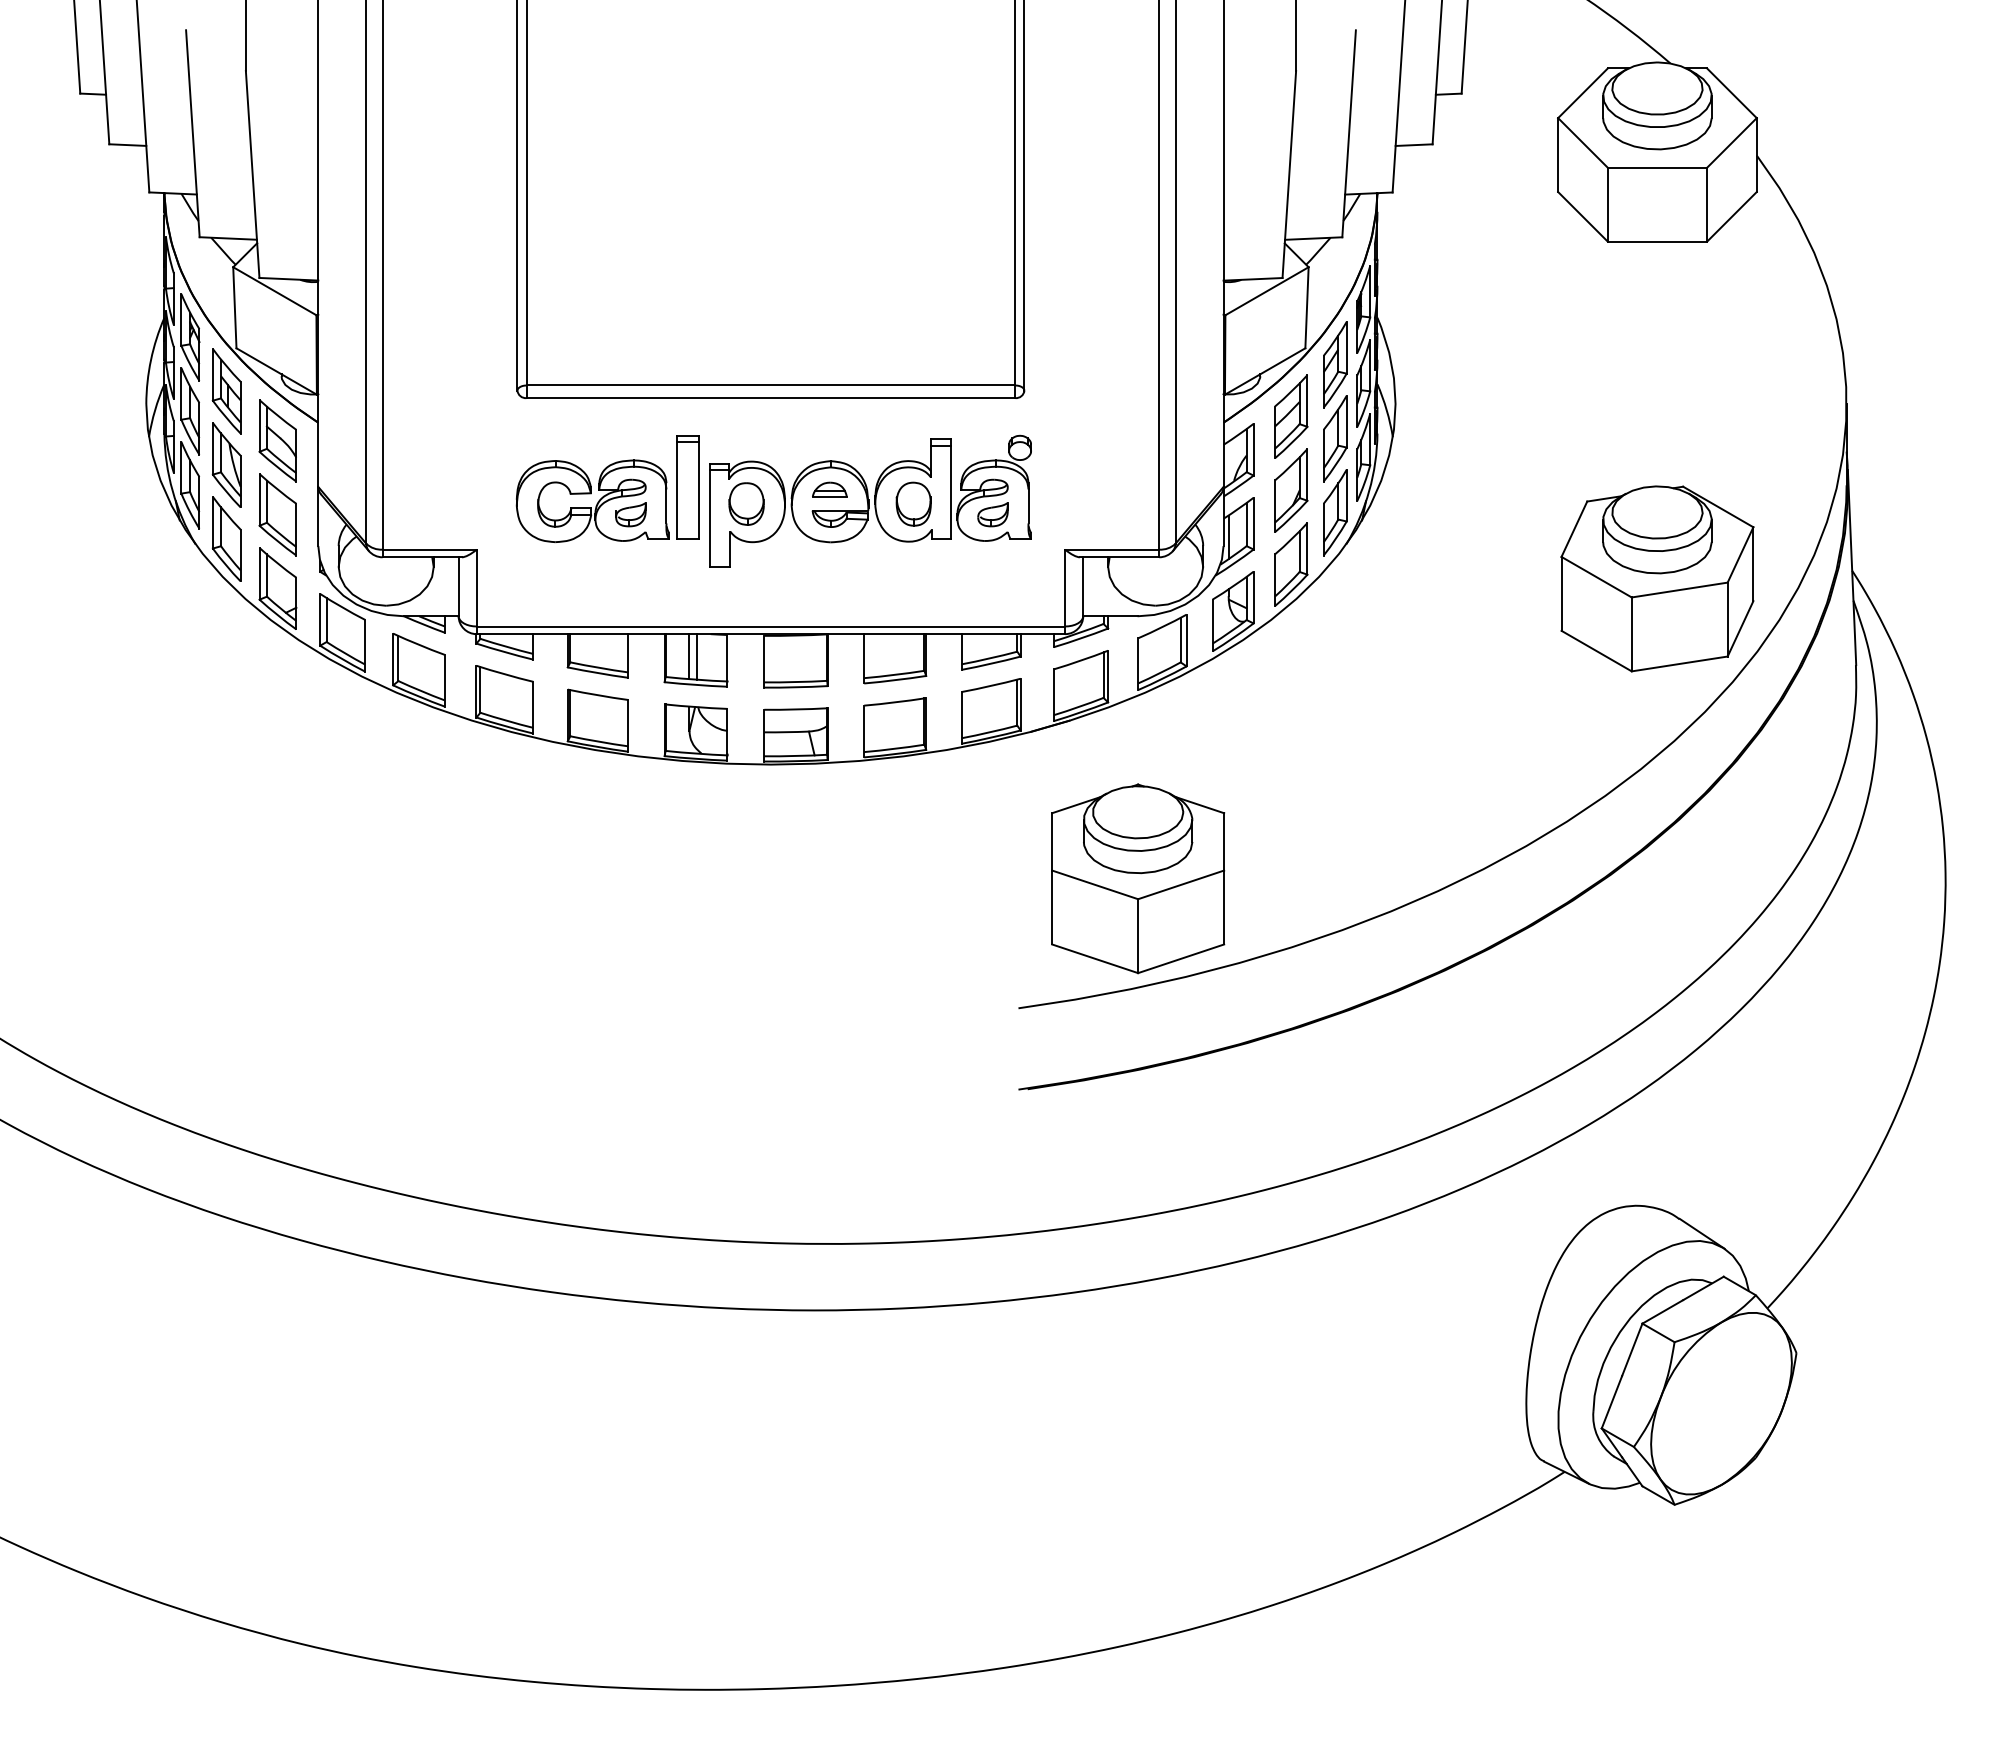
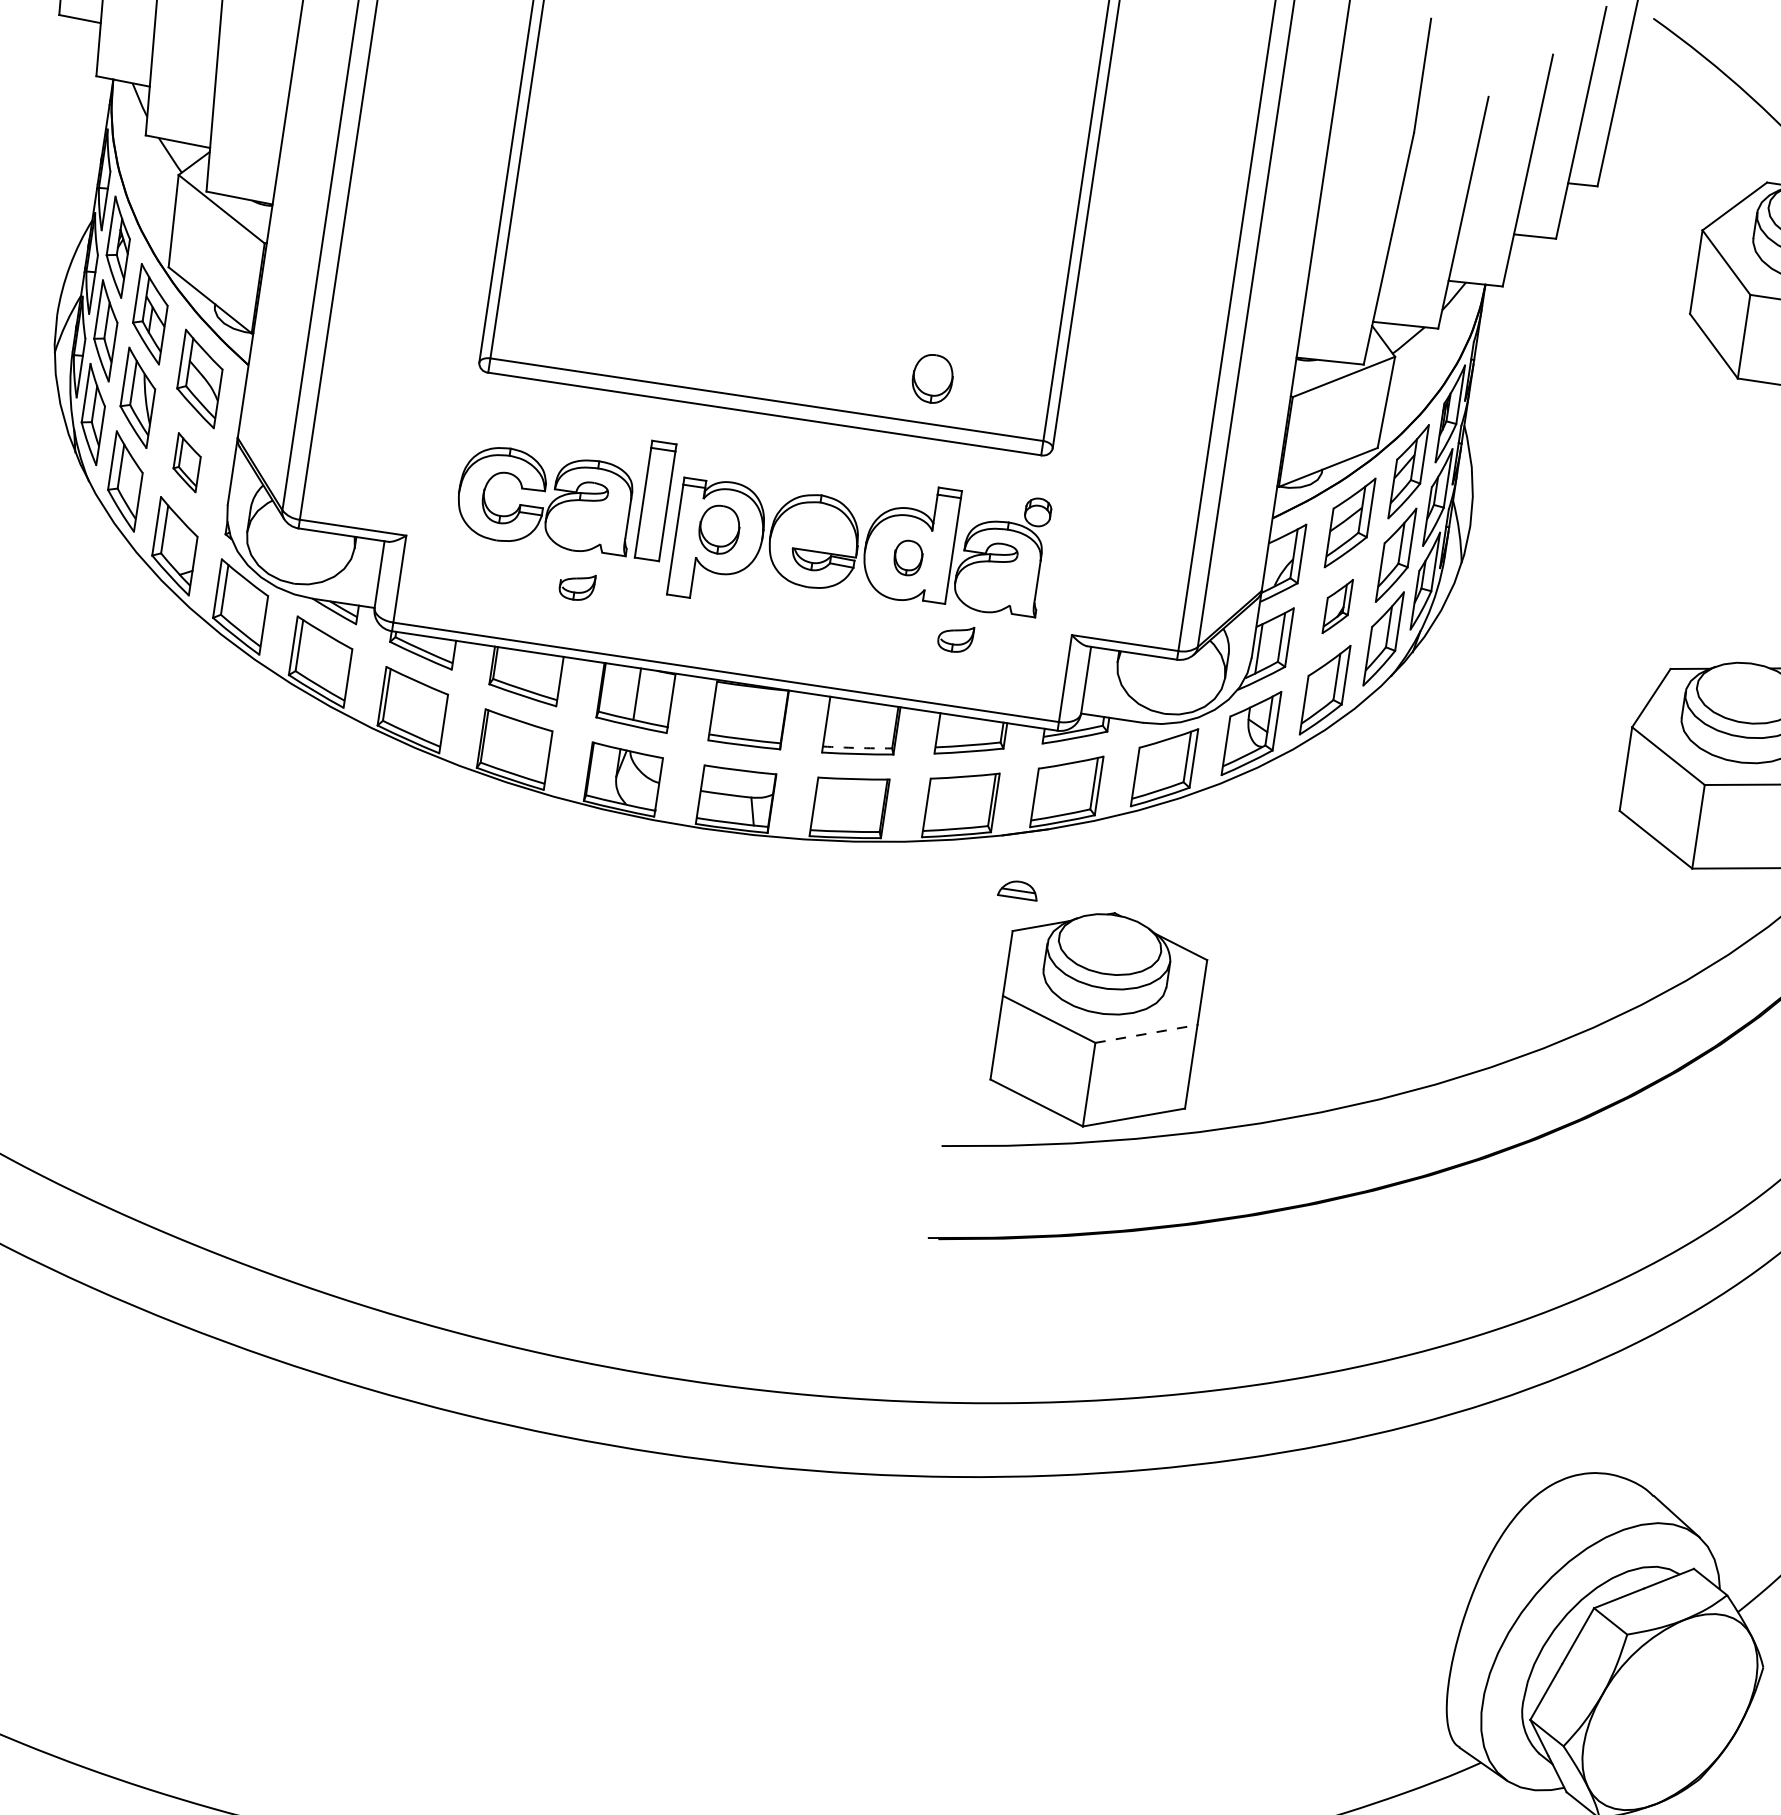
part: (911, 345) -> (932, 378), added
part: (829, 489) -> (1018, 889), moved
part: (1291, 490) -> (1337, 606), size x0.6
part: (913, 503) -> (908, 557), size x0.7
part: (277, 514) -> (186, 462), size x0.6
part: (630, 514) -> (576, 586), moved
part: (992, 514) -> (955, 638), moved
line: (689, 656) -> (628, 692), removed
arc: (894, 674) -> (857, 747), solid -> dashed
line: (1181, 884) -> (1146, 1033), solid -> dashed

